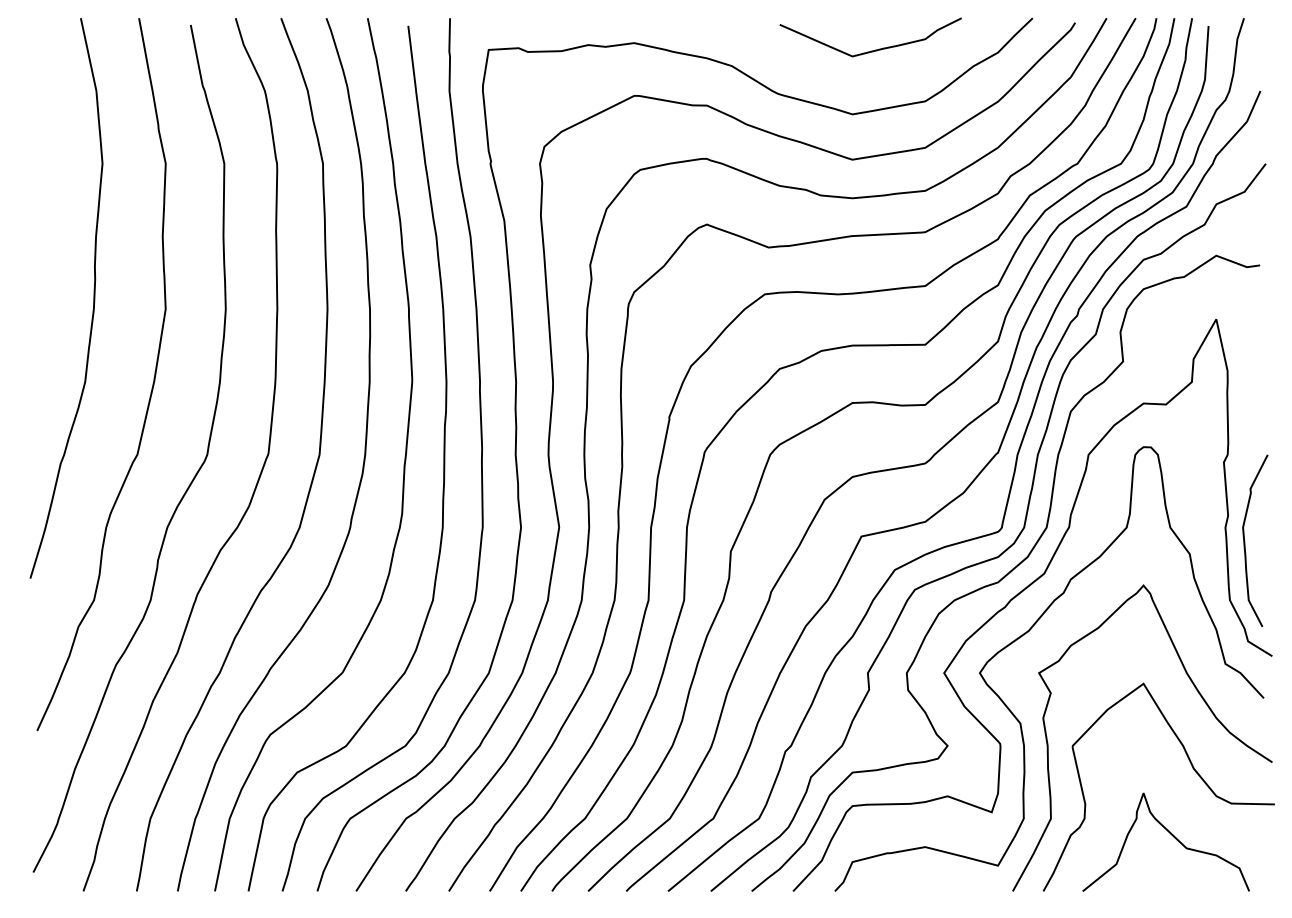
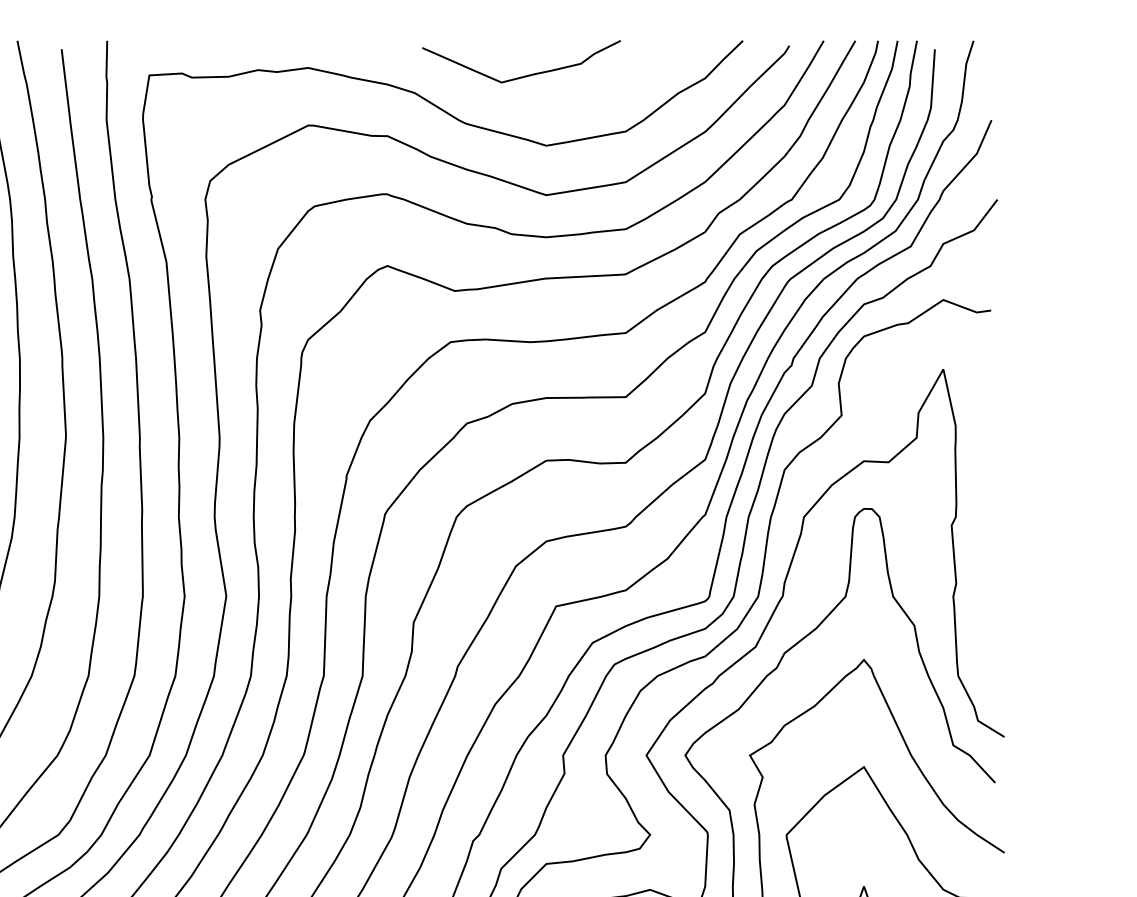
curve: (875, 49) -> (526, 74), moved
curve: (1245, 541) -> (975, 611), removed

